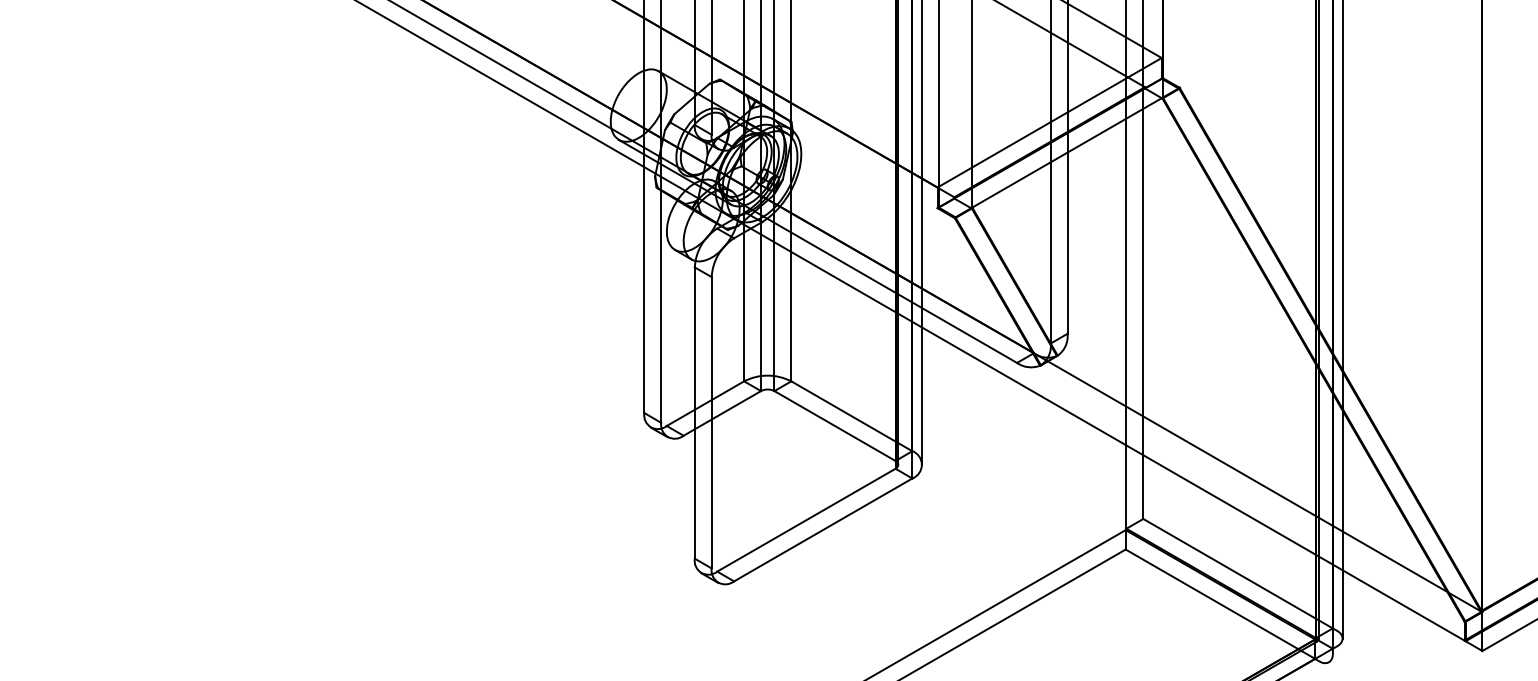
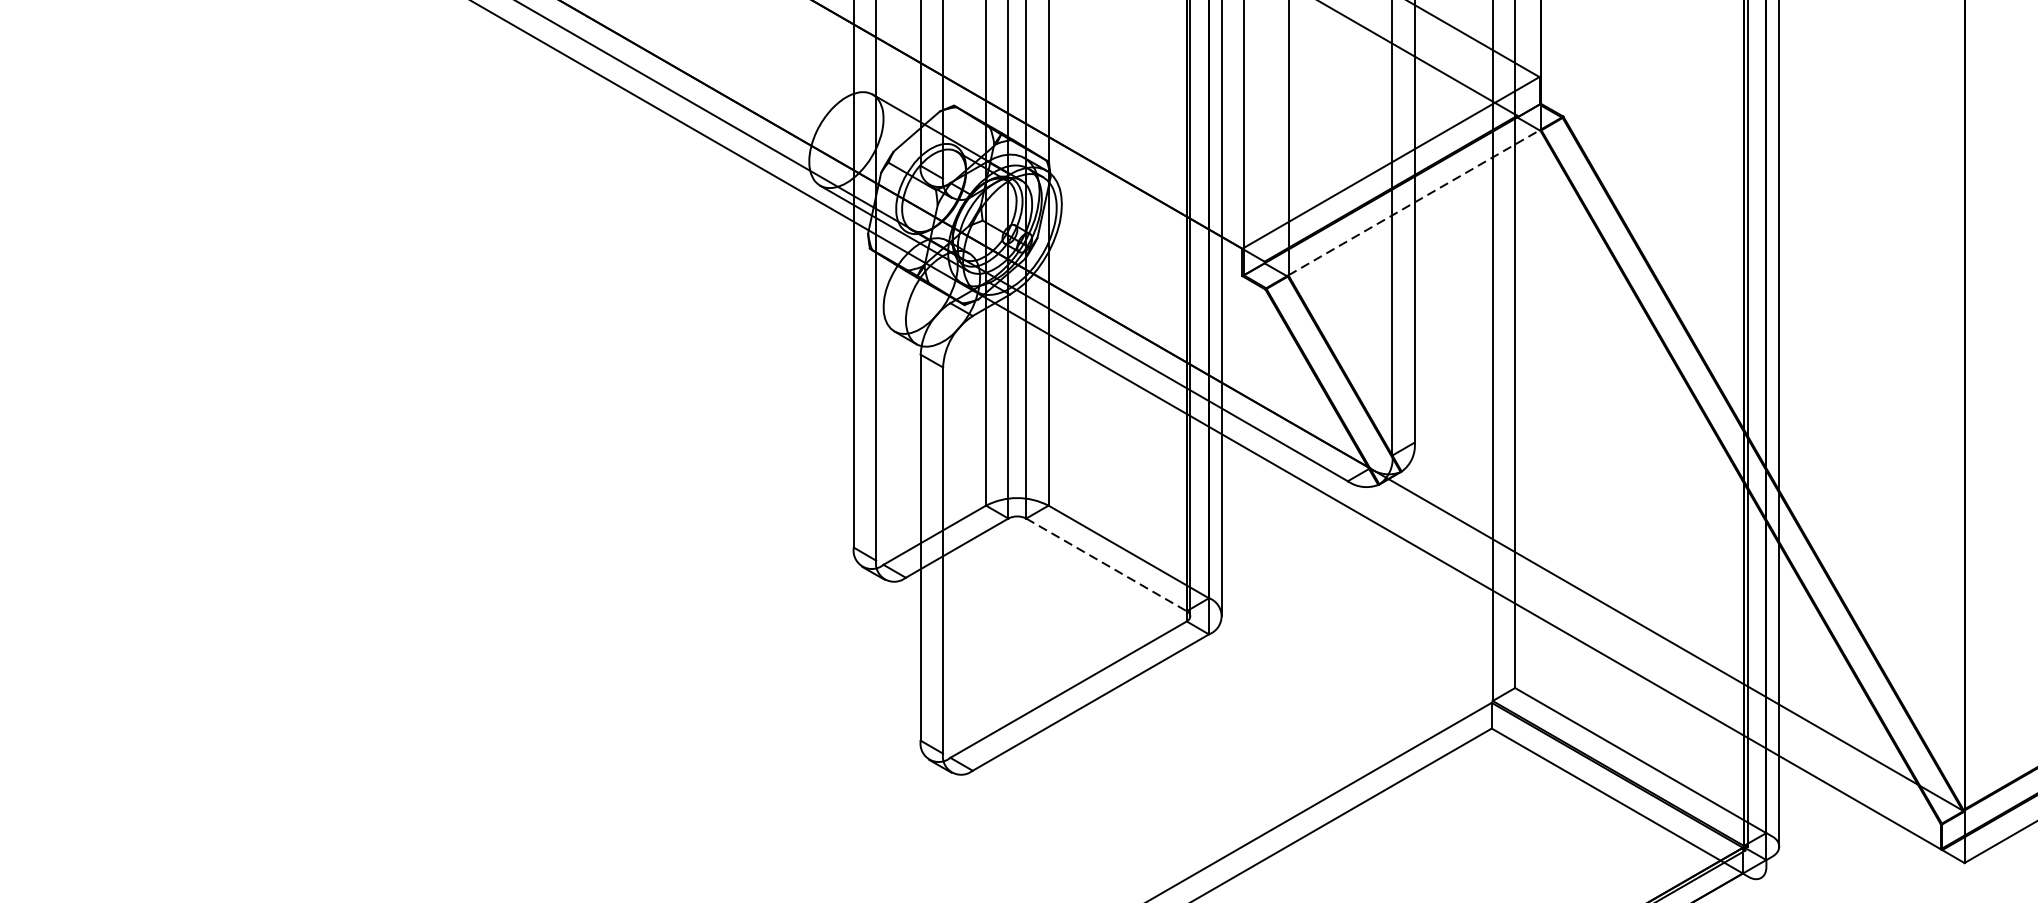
line: (1067, 152) -> (1414, 202), solid -> dashed
line: (835, 426) -> (1107, 565), solid -> dashed

